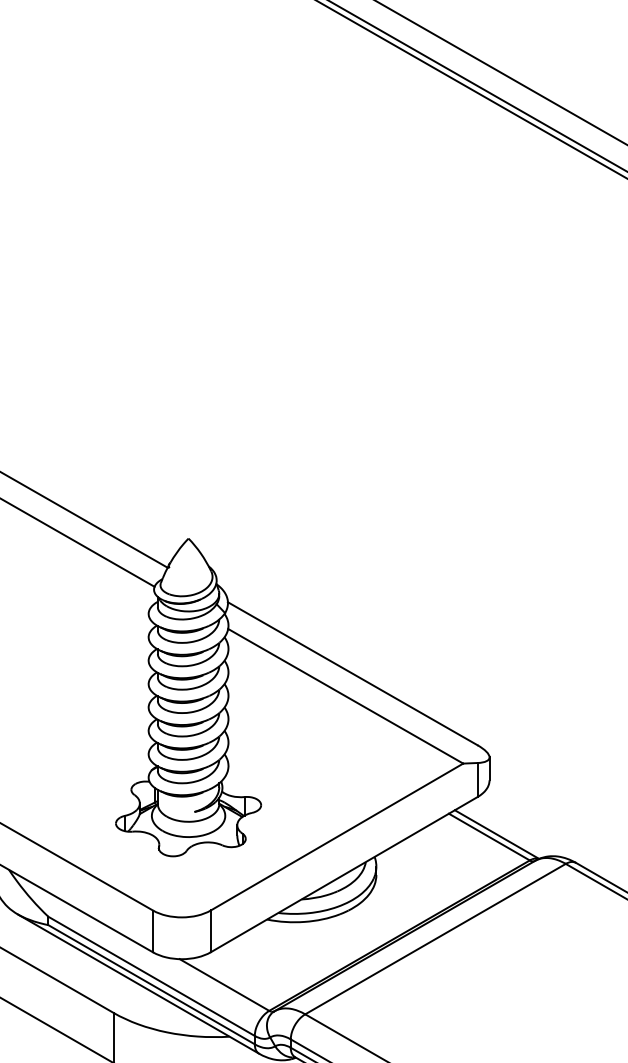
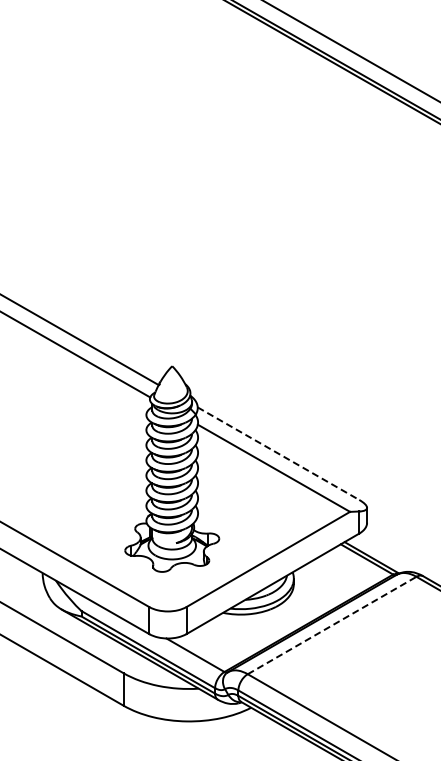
line: (352, 673) -> (278, 453), solid -> dashed
line: (436, 939) -> (332, 625), solid -> dashed

